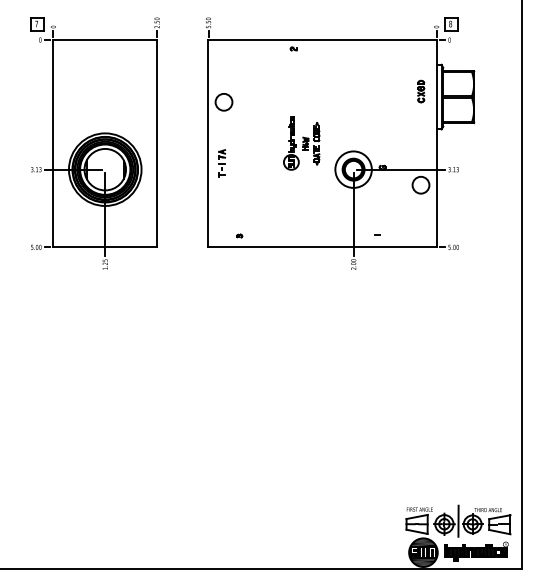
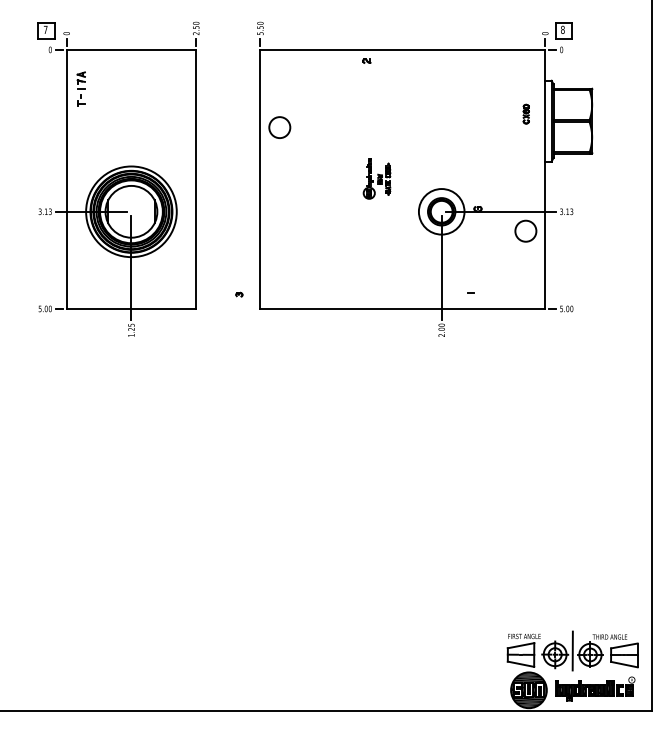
part: (421, 91) -> (526, 114), size x0.7
part: (301, 143) -> (376, 179), size x0.6
part: (222, 163) -> (81, 89), moved
part: (239, 235) -> (239, 294), moved

